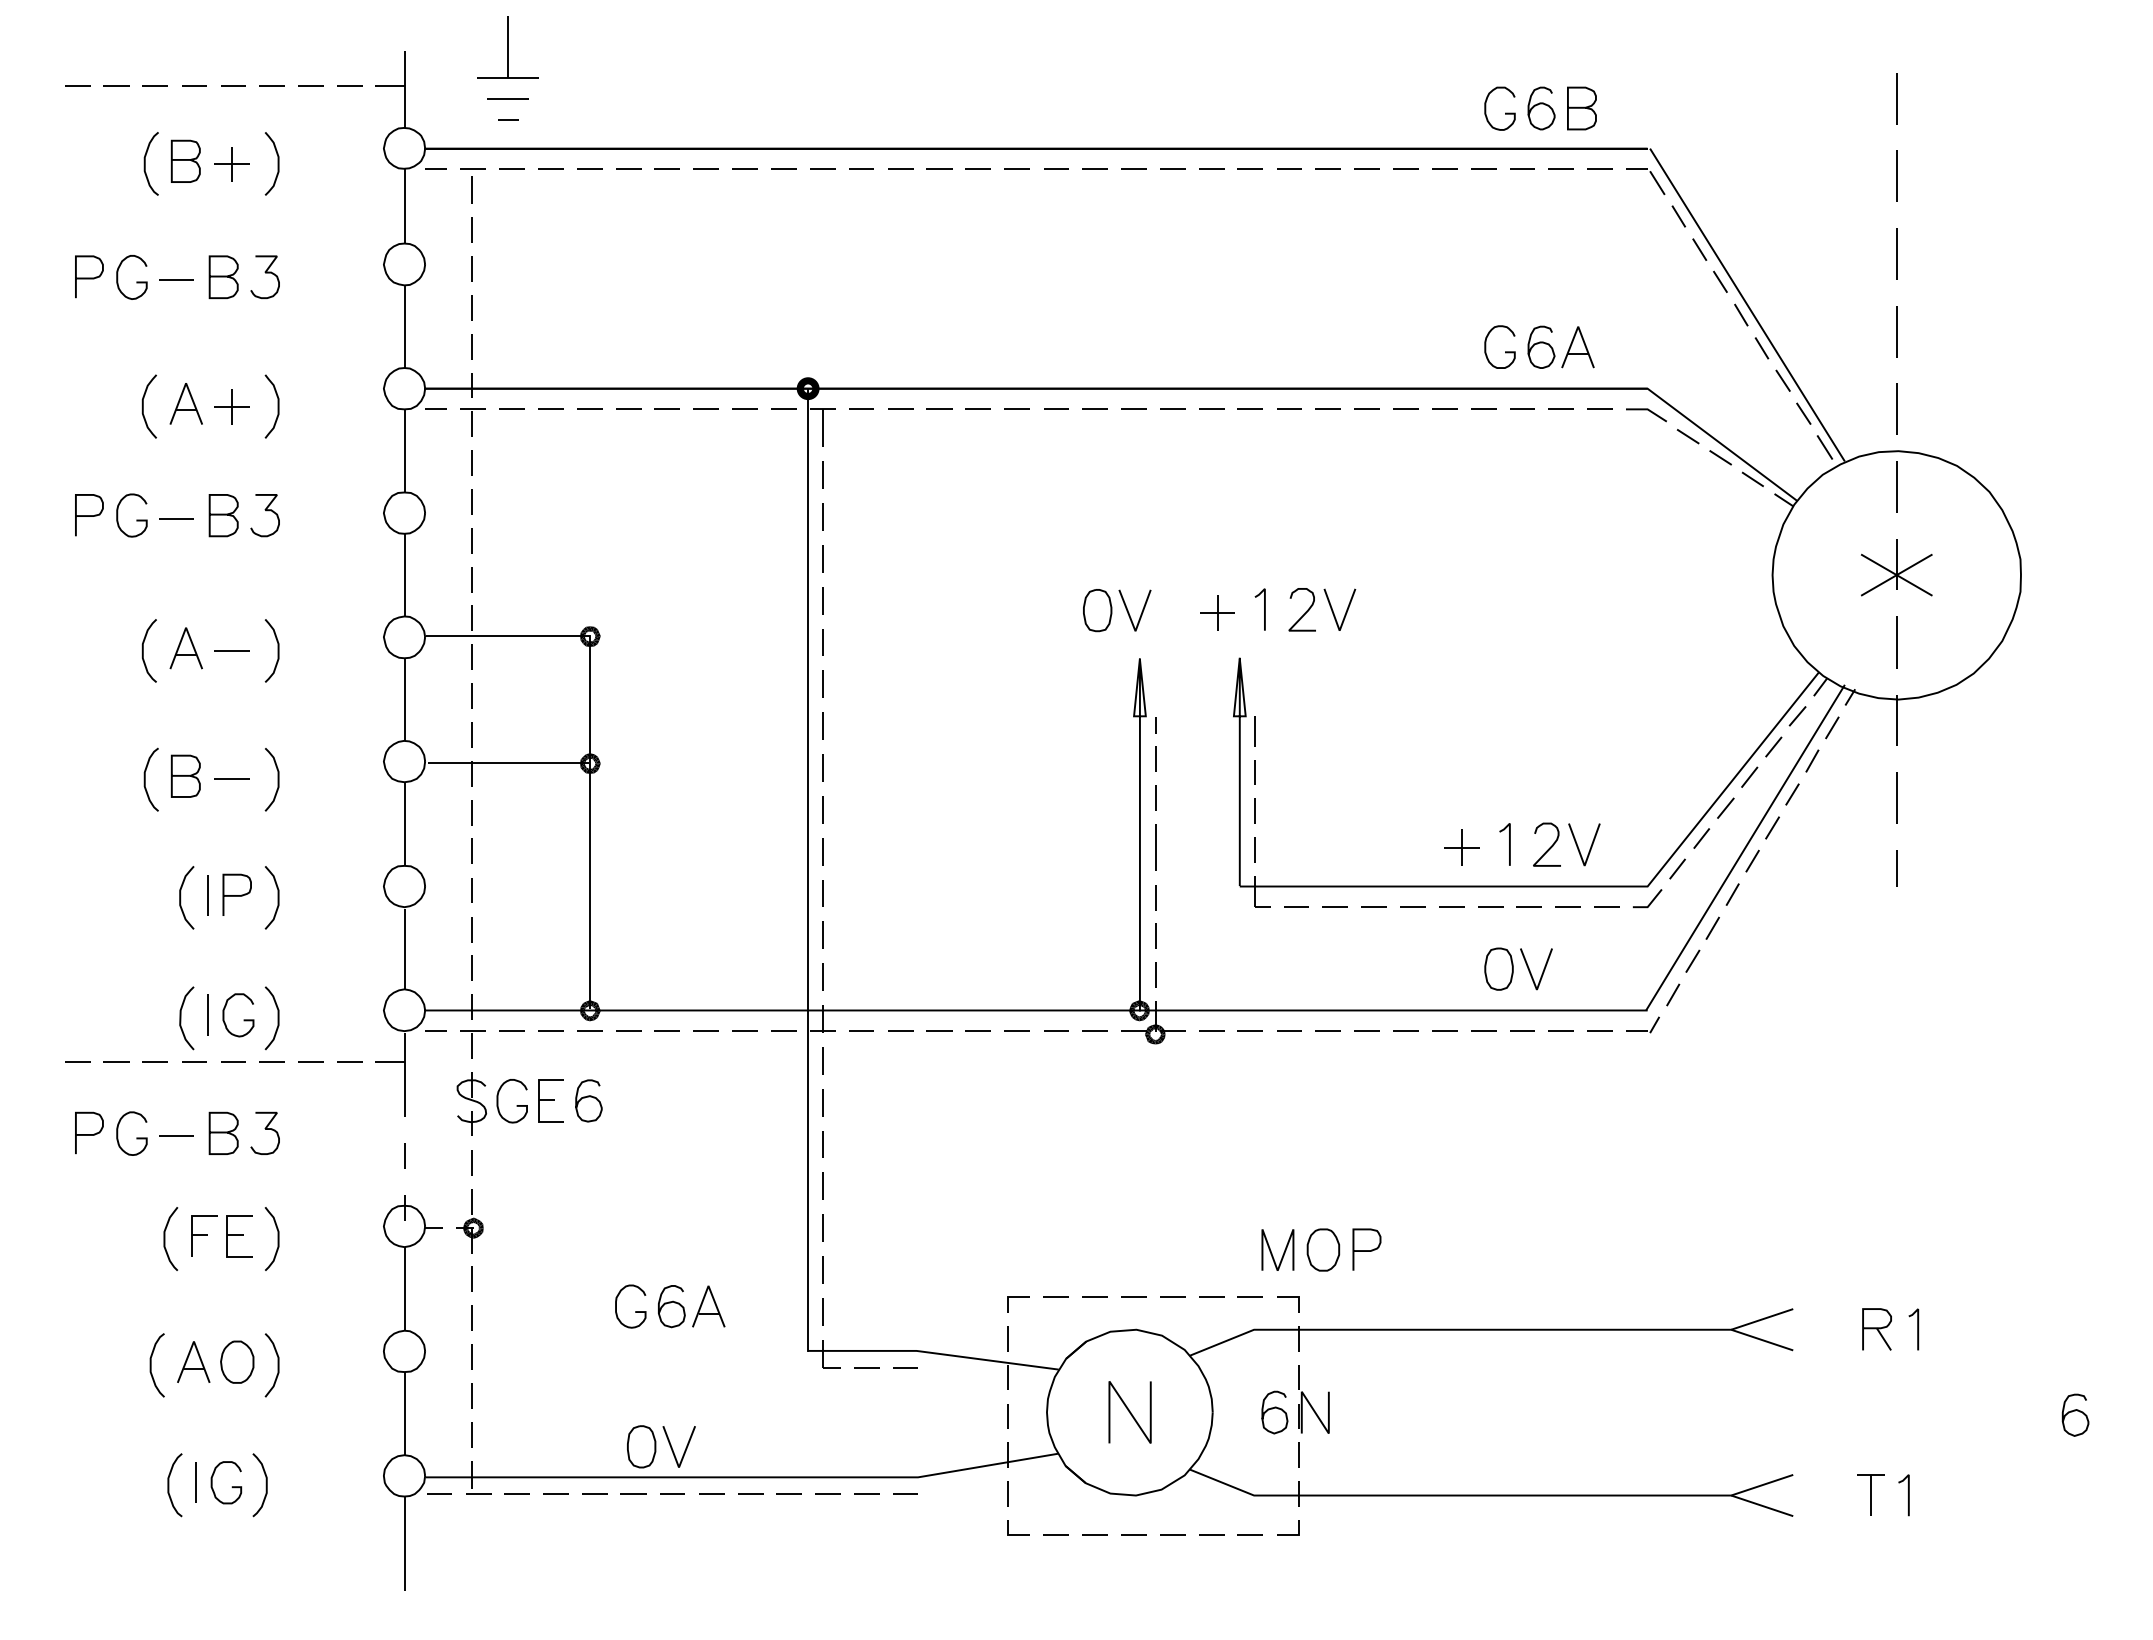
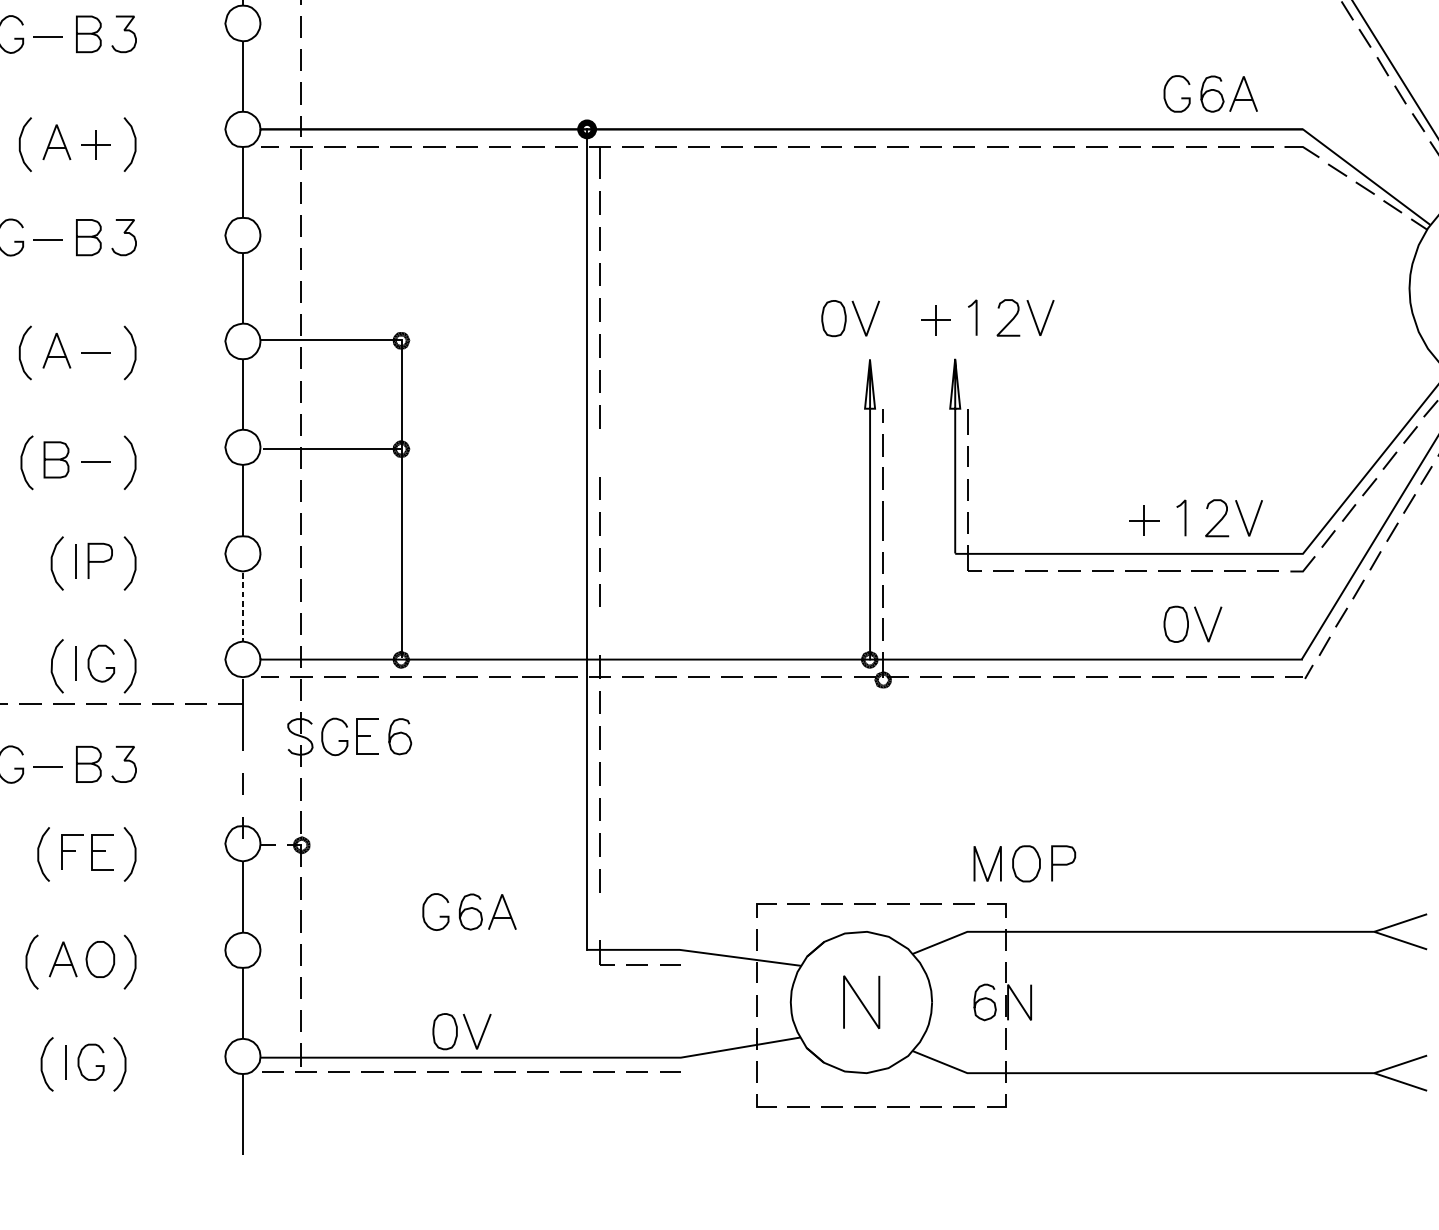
line: (822, 767) -> (599, 452), removed
line: (404, 949) -> (242, 607), solid -> dashed
line: (822, 977) -> (599, 631), removed
line: (822, 1311) -> (599, 916), removed

